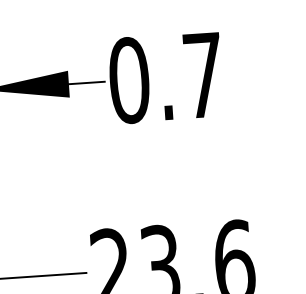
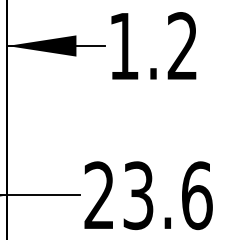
text: (165, 78) -> (152, 46), 0.7 -> 1.2

